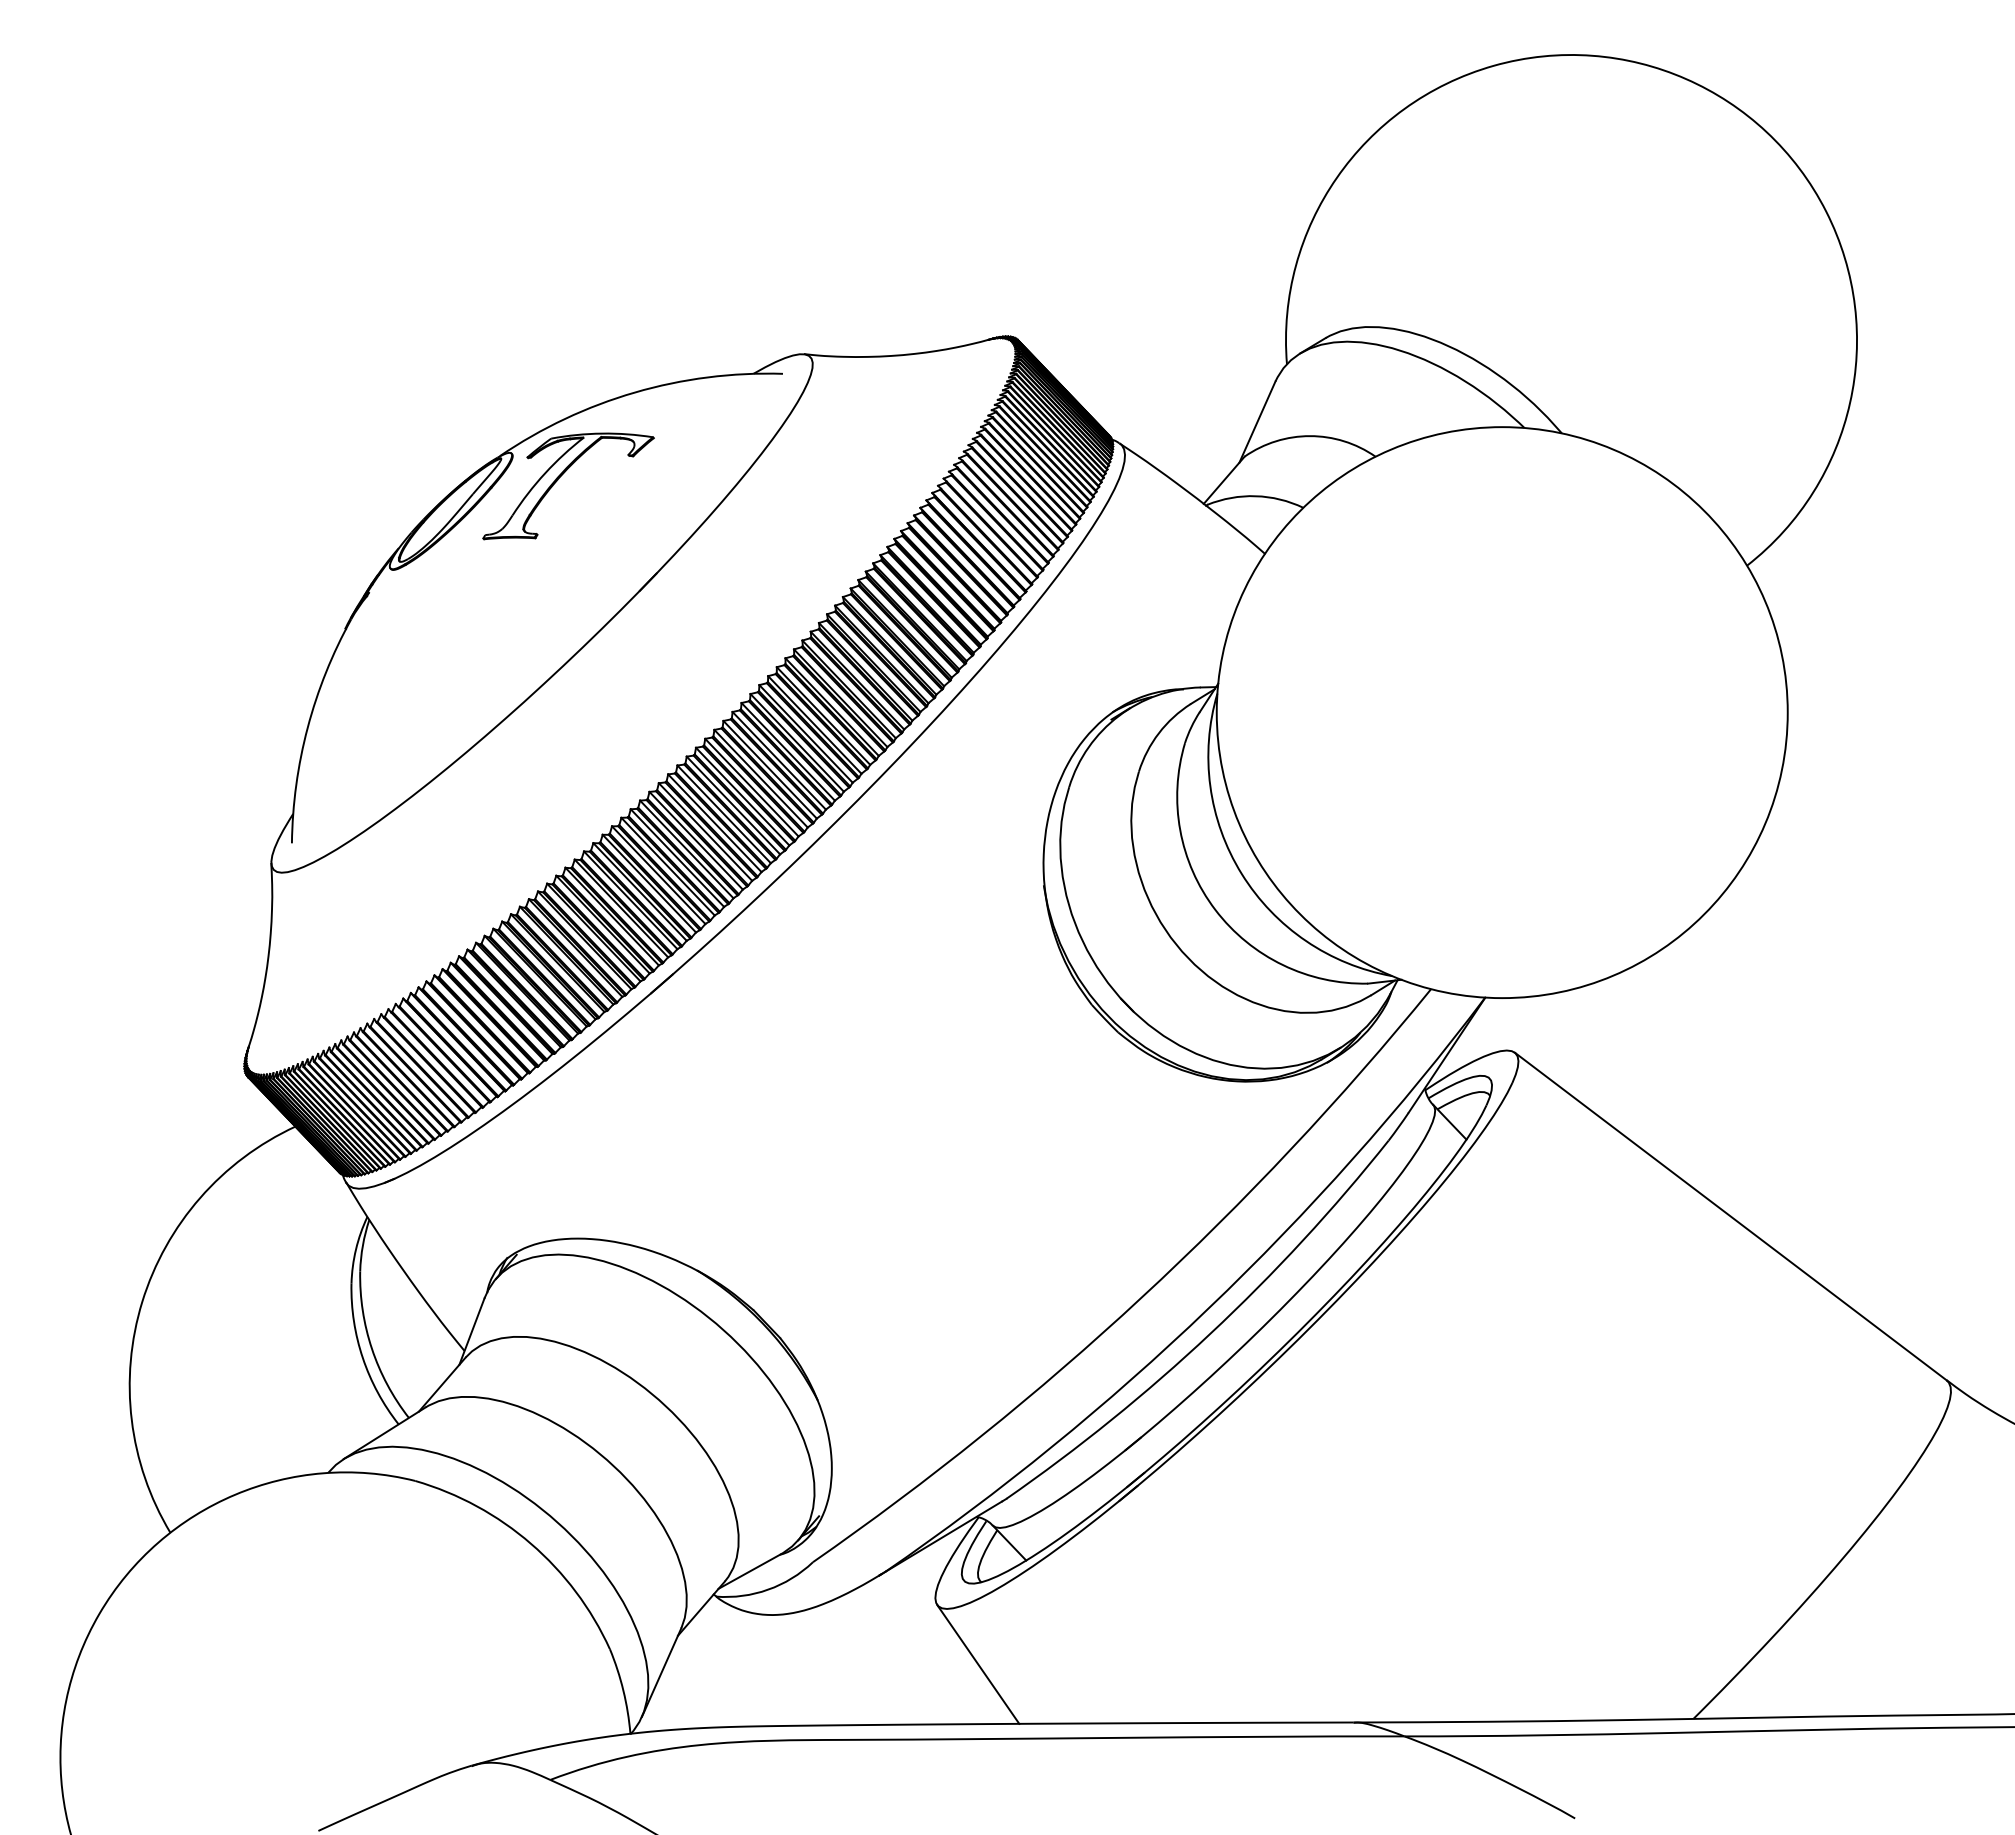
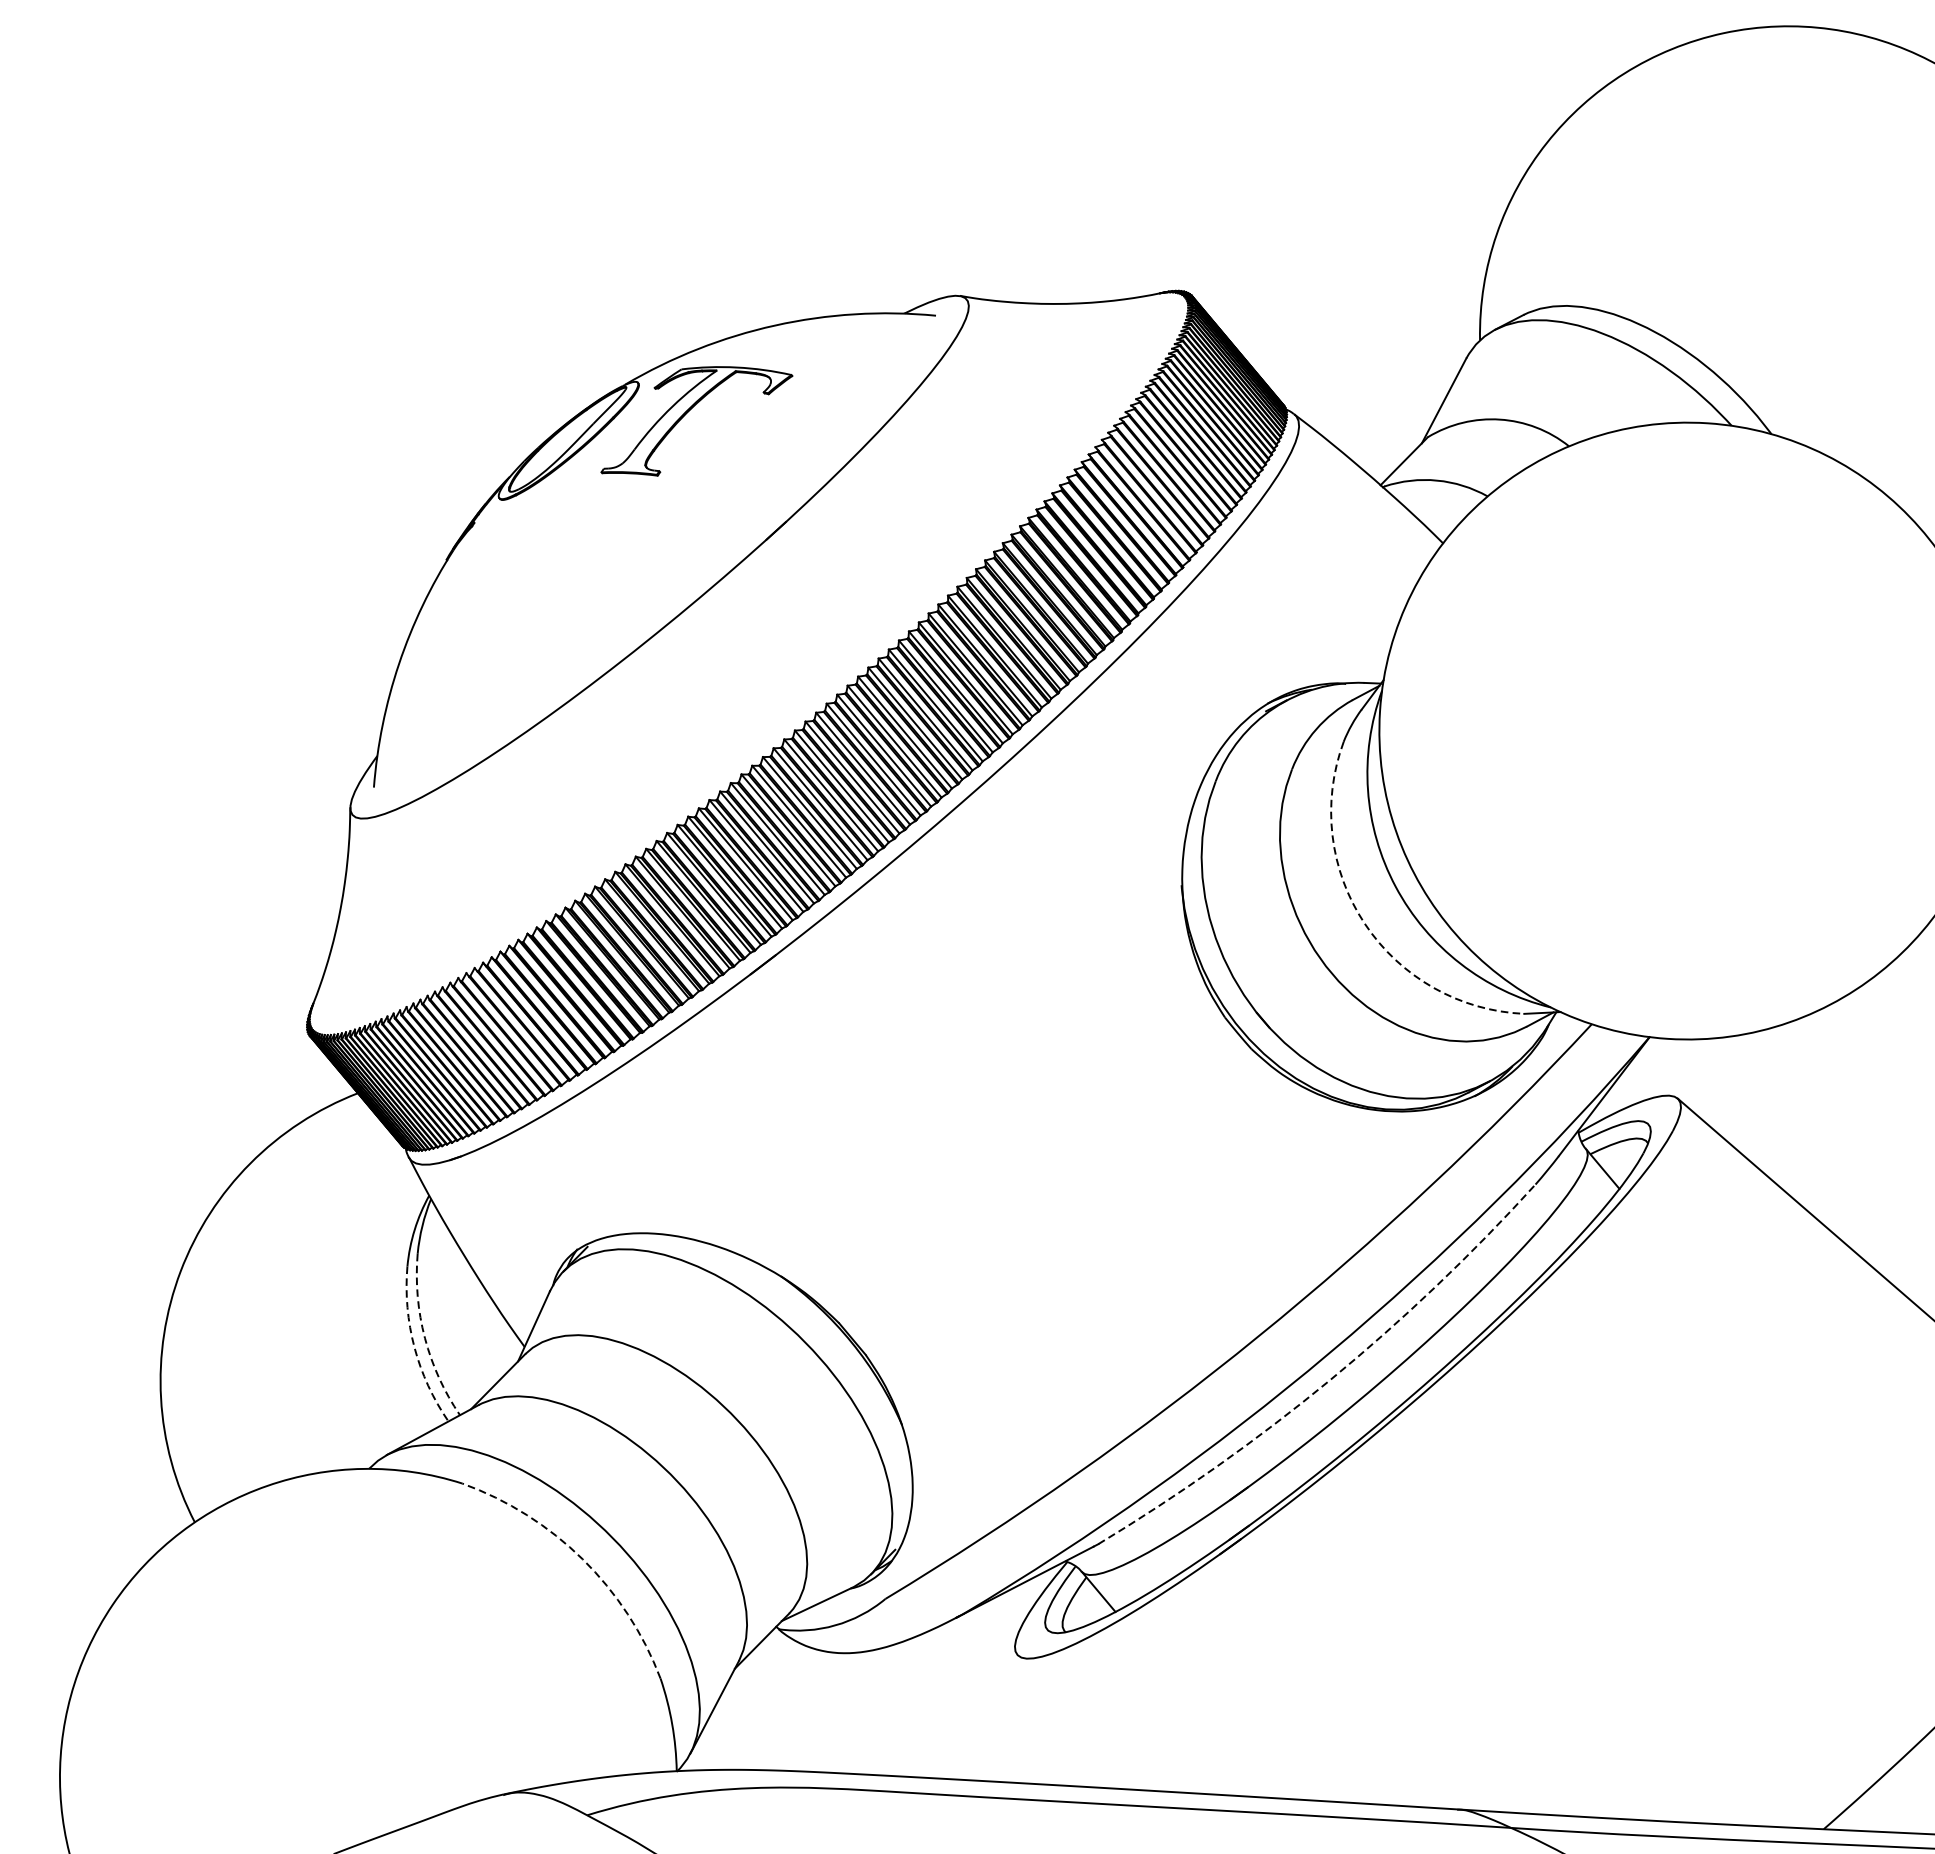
arc: (1215, 909) -> (1364, 923), solid -> dashed
arc: (1210, 1333) -> (1330, 1380), solid -> dashed
arc: (371, 1348) -> (424, 1337), solid -> dashed
arc: (362, 1358) -> (414, 1347), solid -> dashed
arc: (531, 1543) -> (583, 1559), solid -> dashed
line: (978, 1663) -> (1056, 1719), removed

